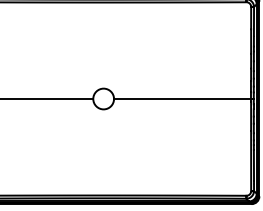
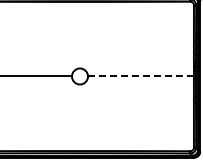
line: (184, 99) -> (142, 76), solid -> dashed

